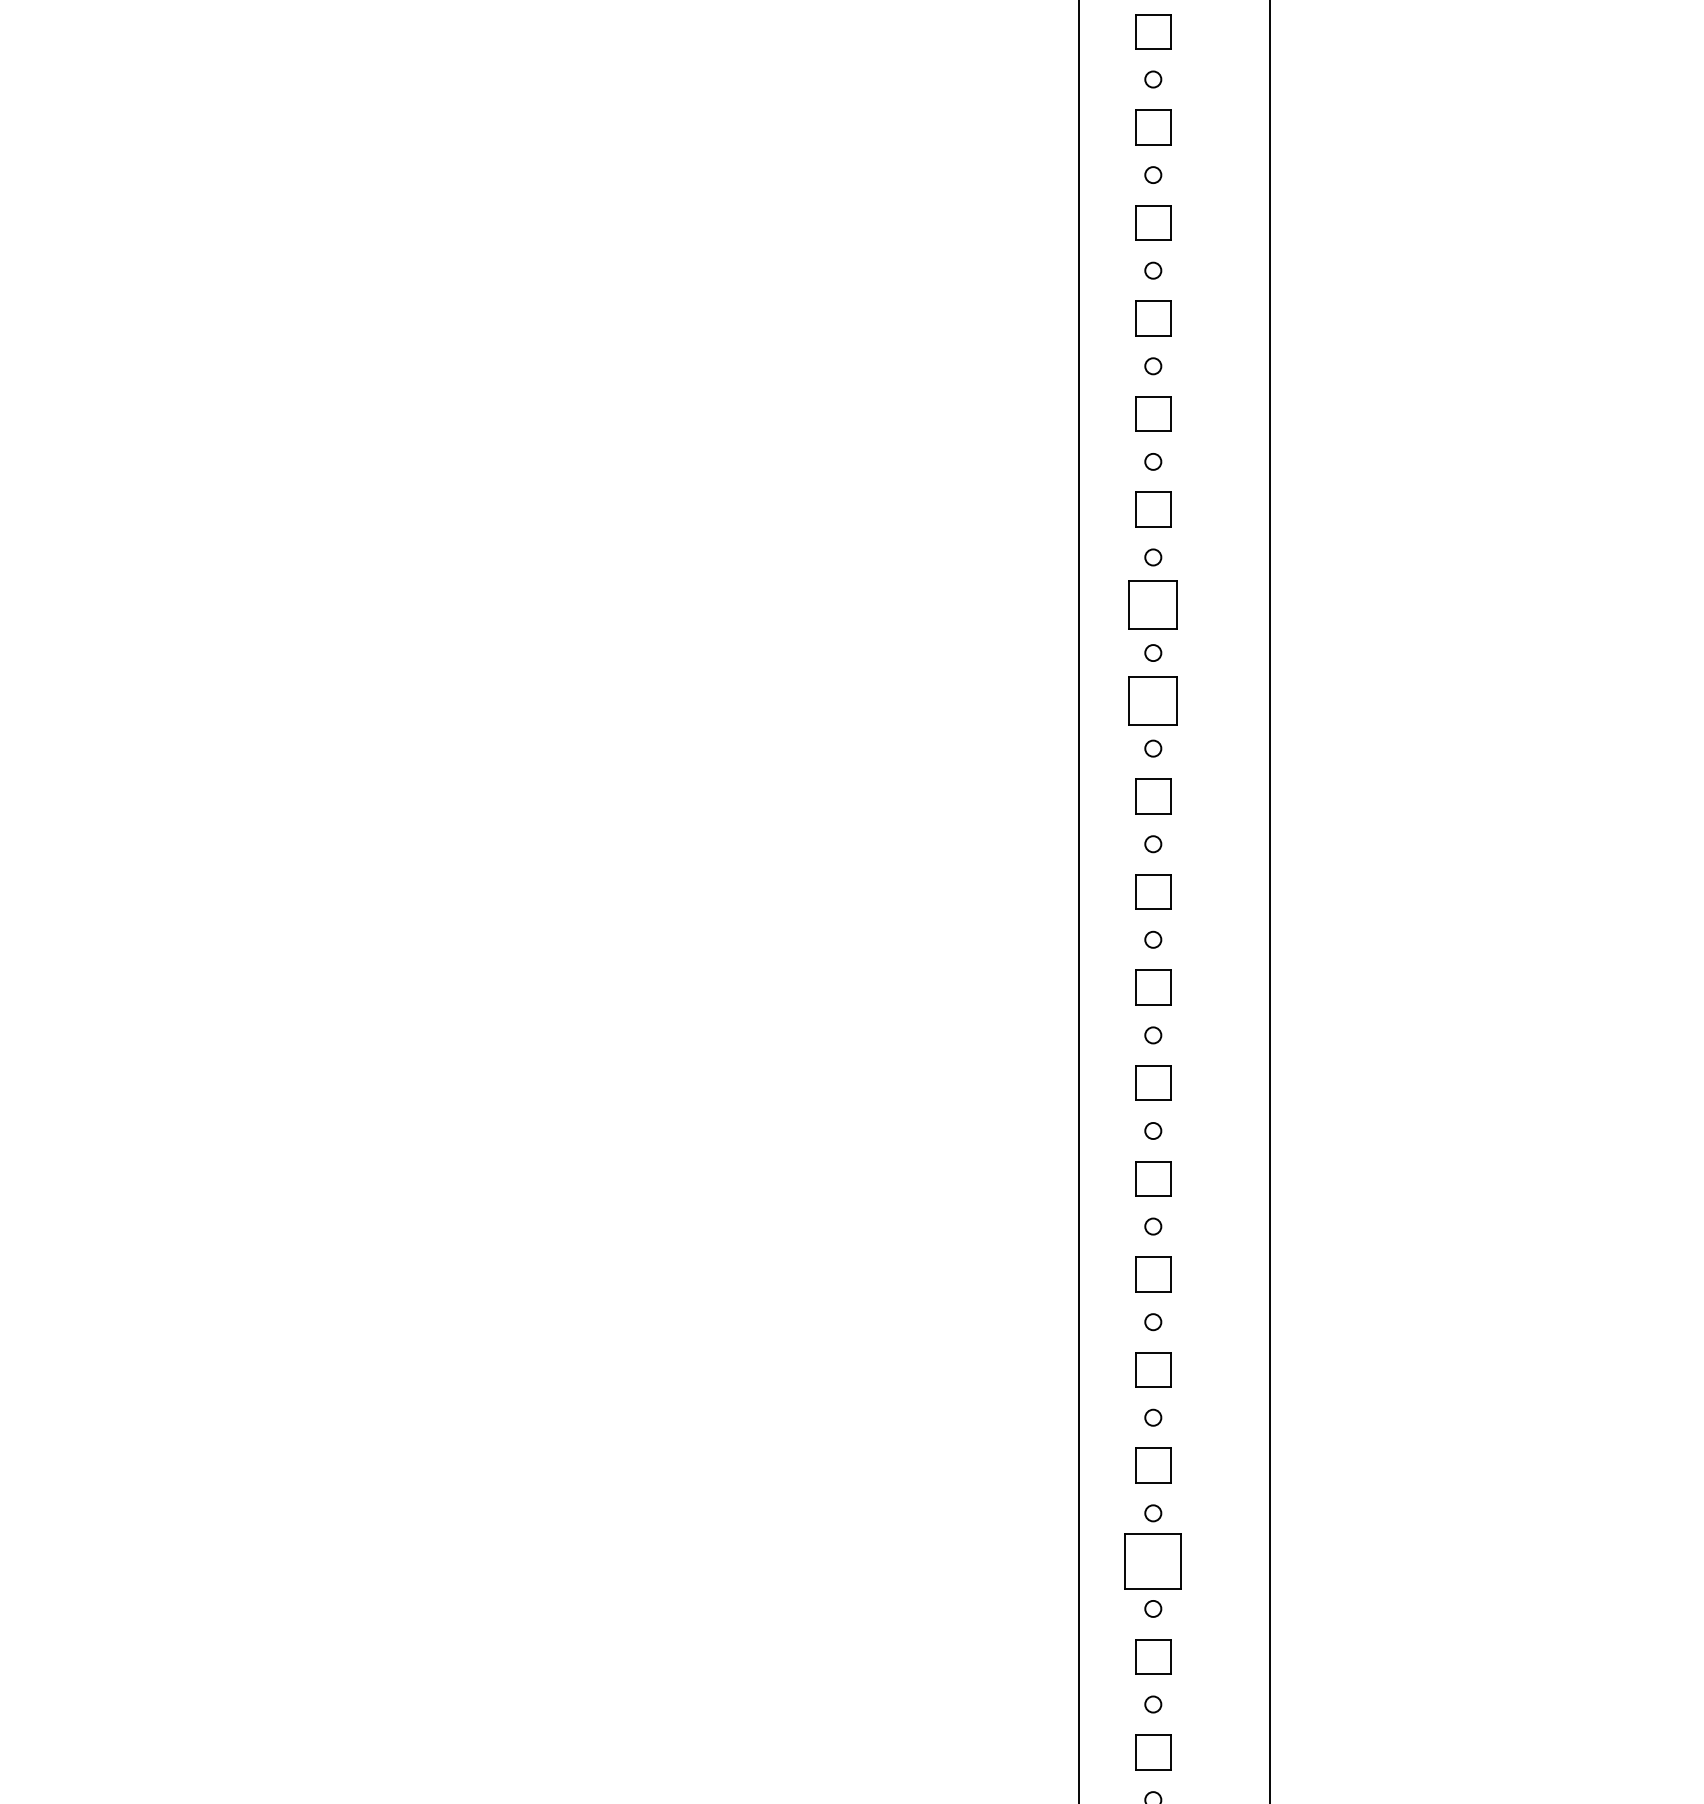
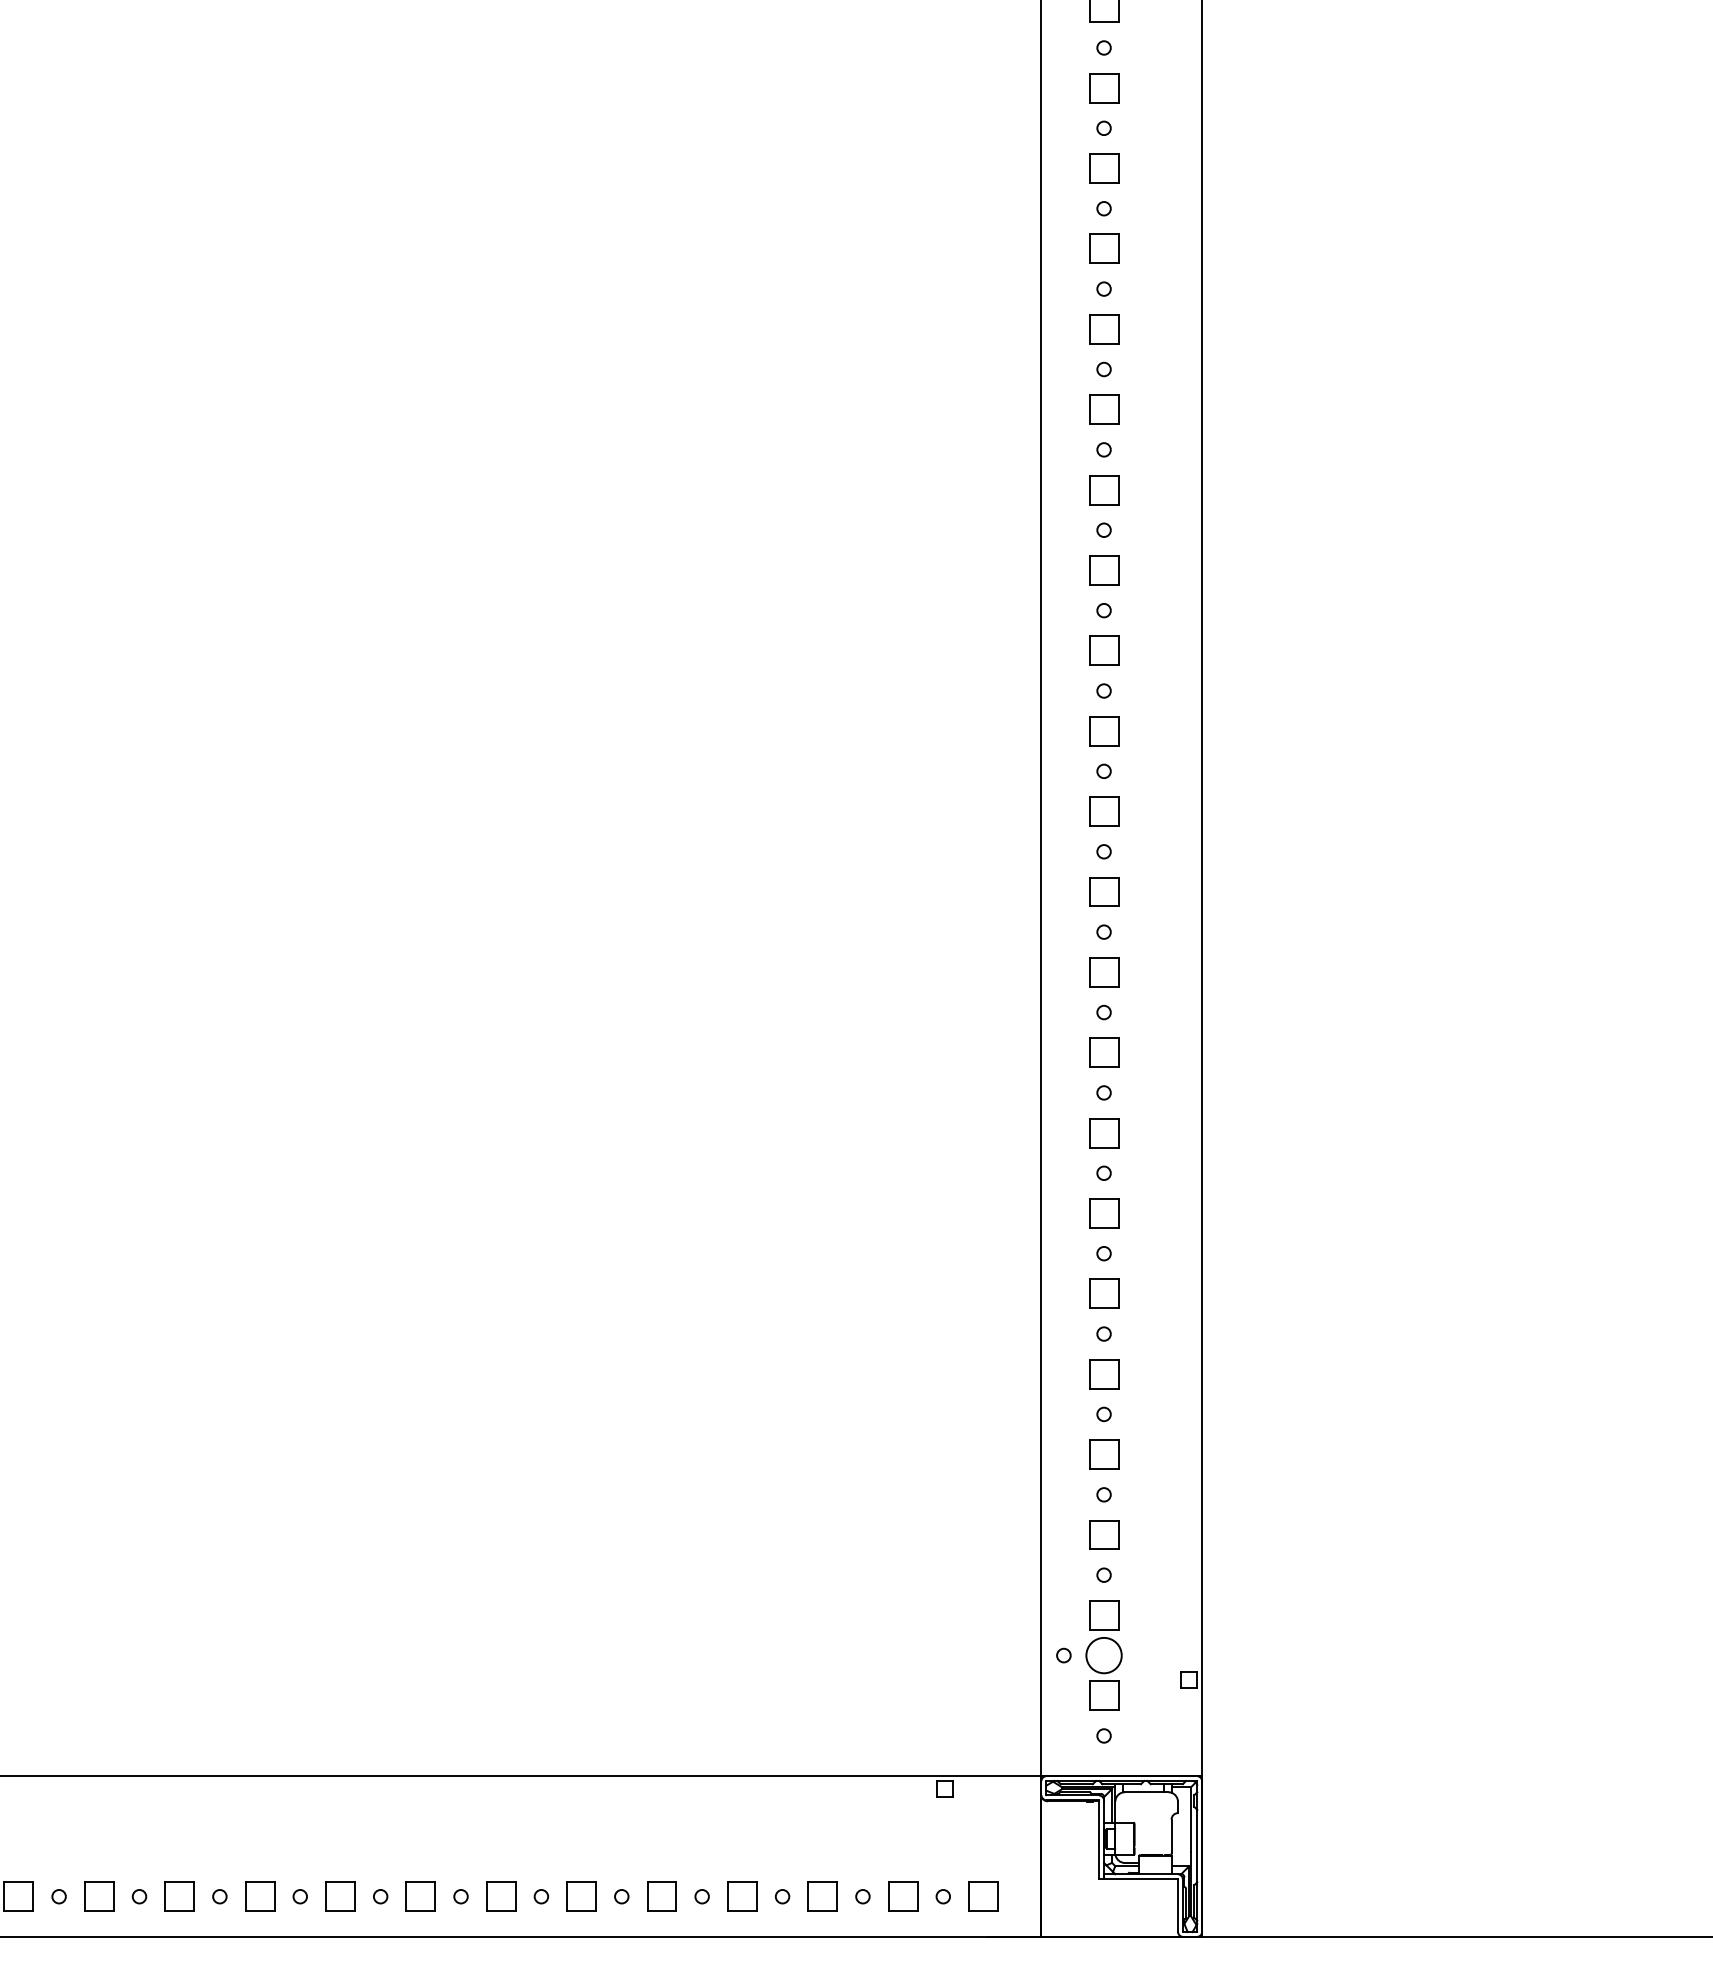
part: (1153, 605) -> (1104, 490), size x0.71
part: (1153, 700) -> (1104, 570), size x0.71
part: (1153, 1560) -> (1104, 1293), size x0.62

